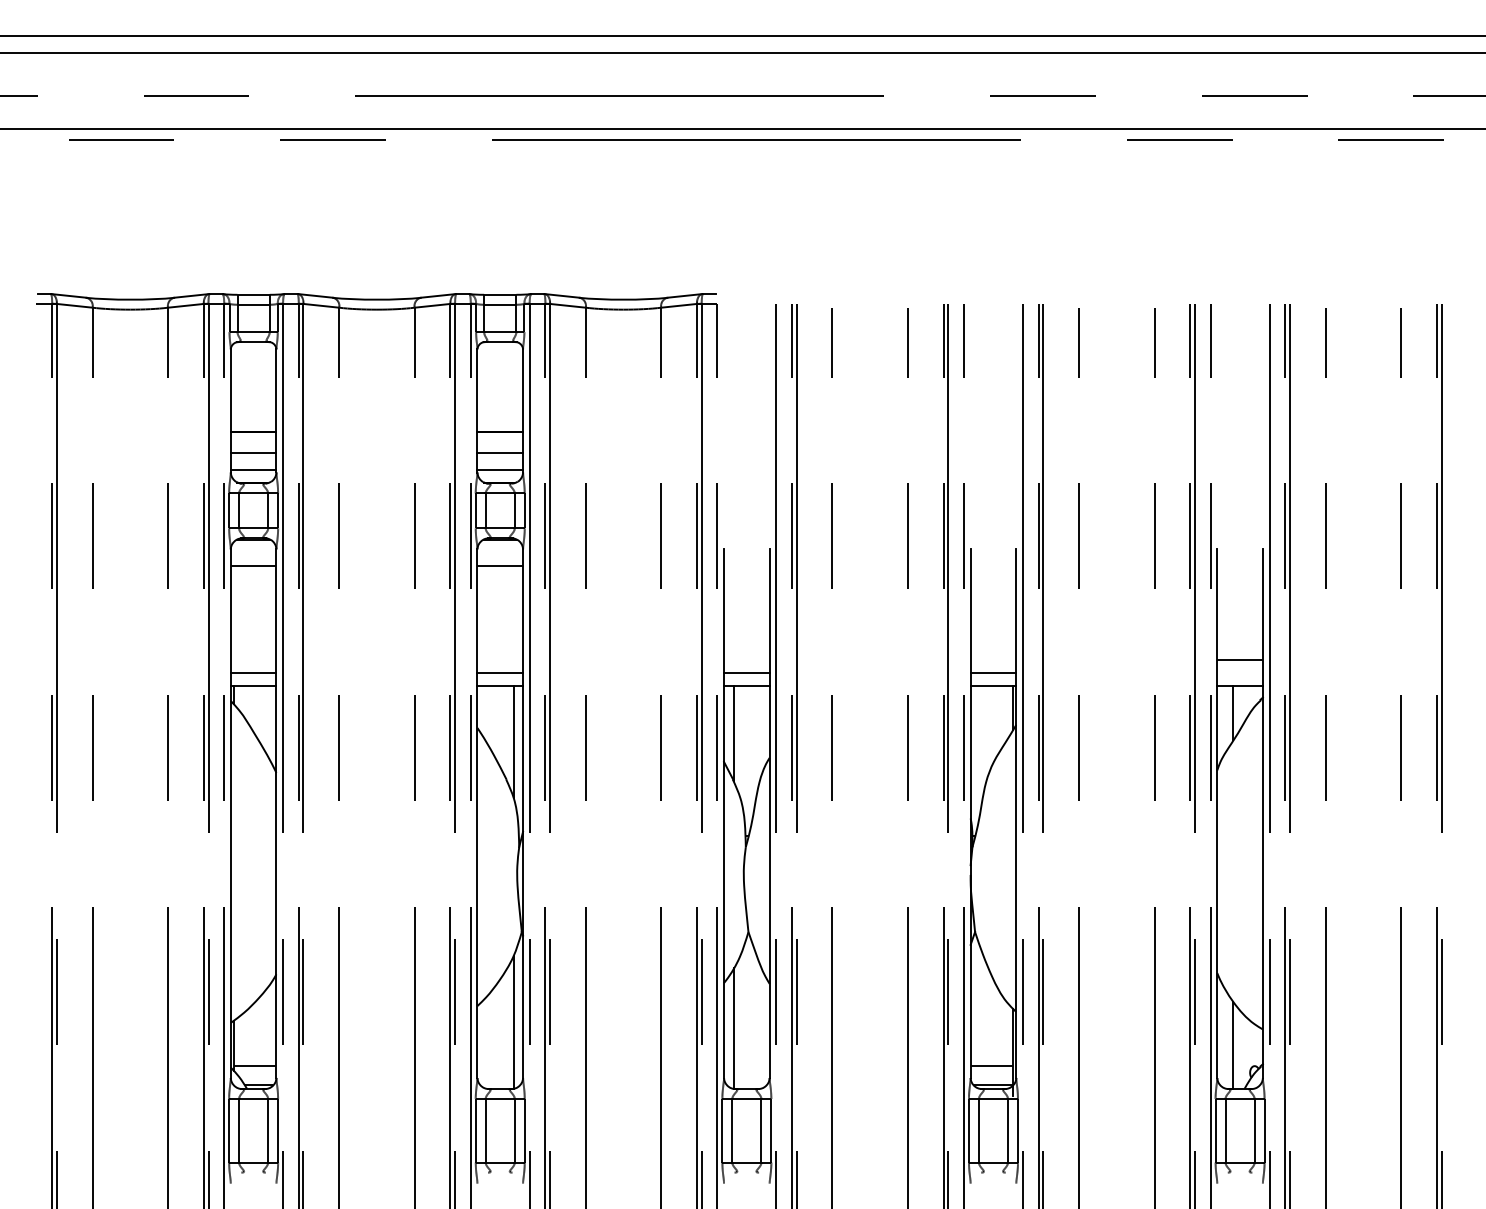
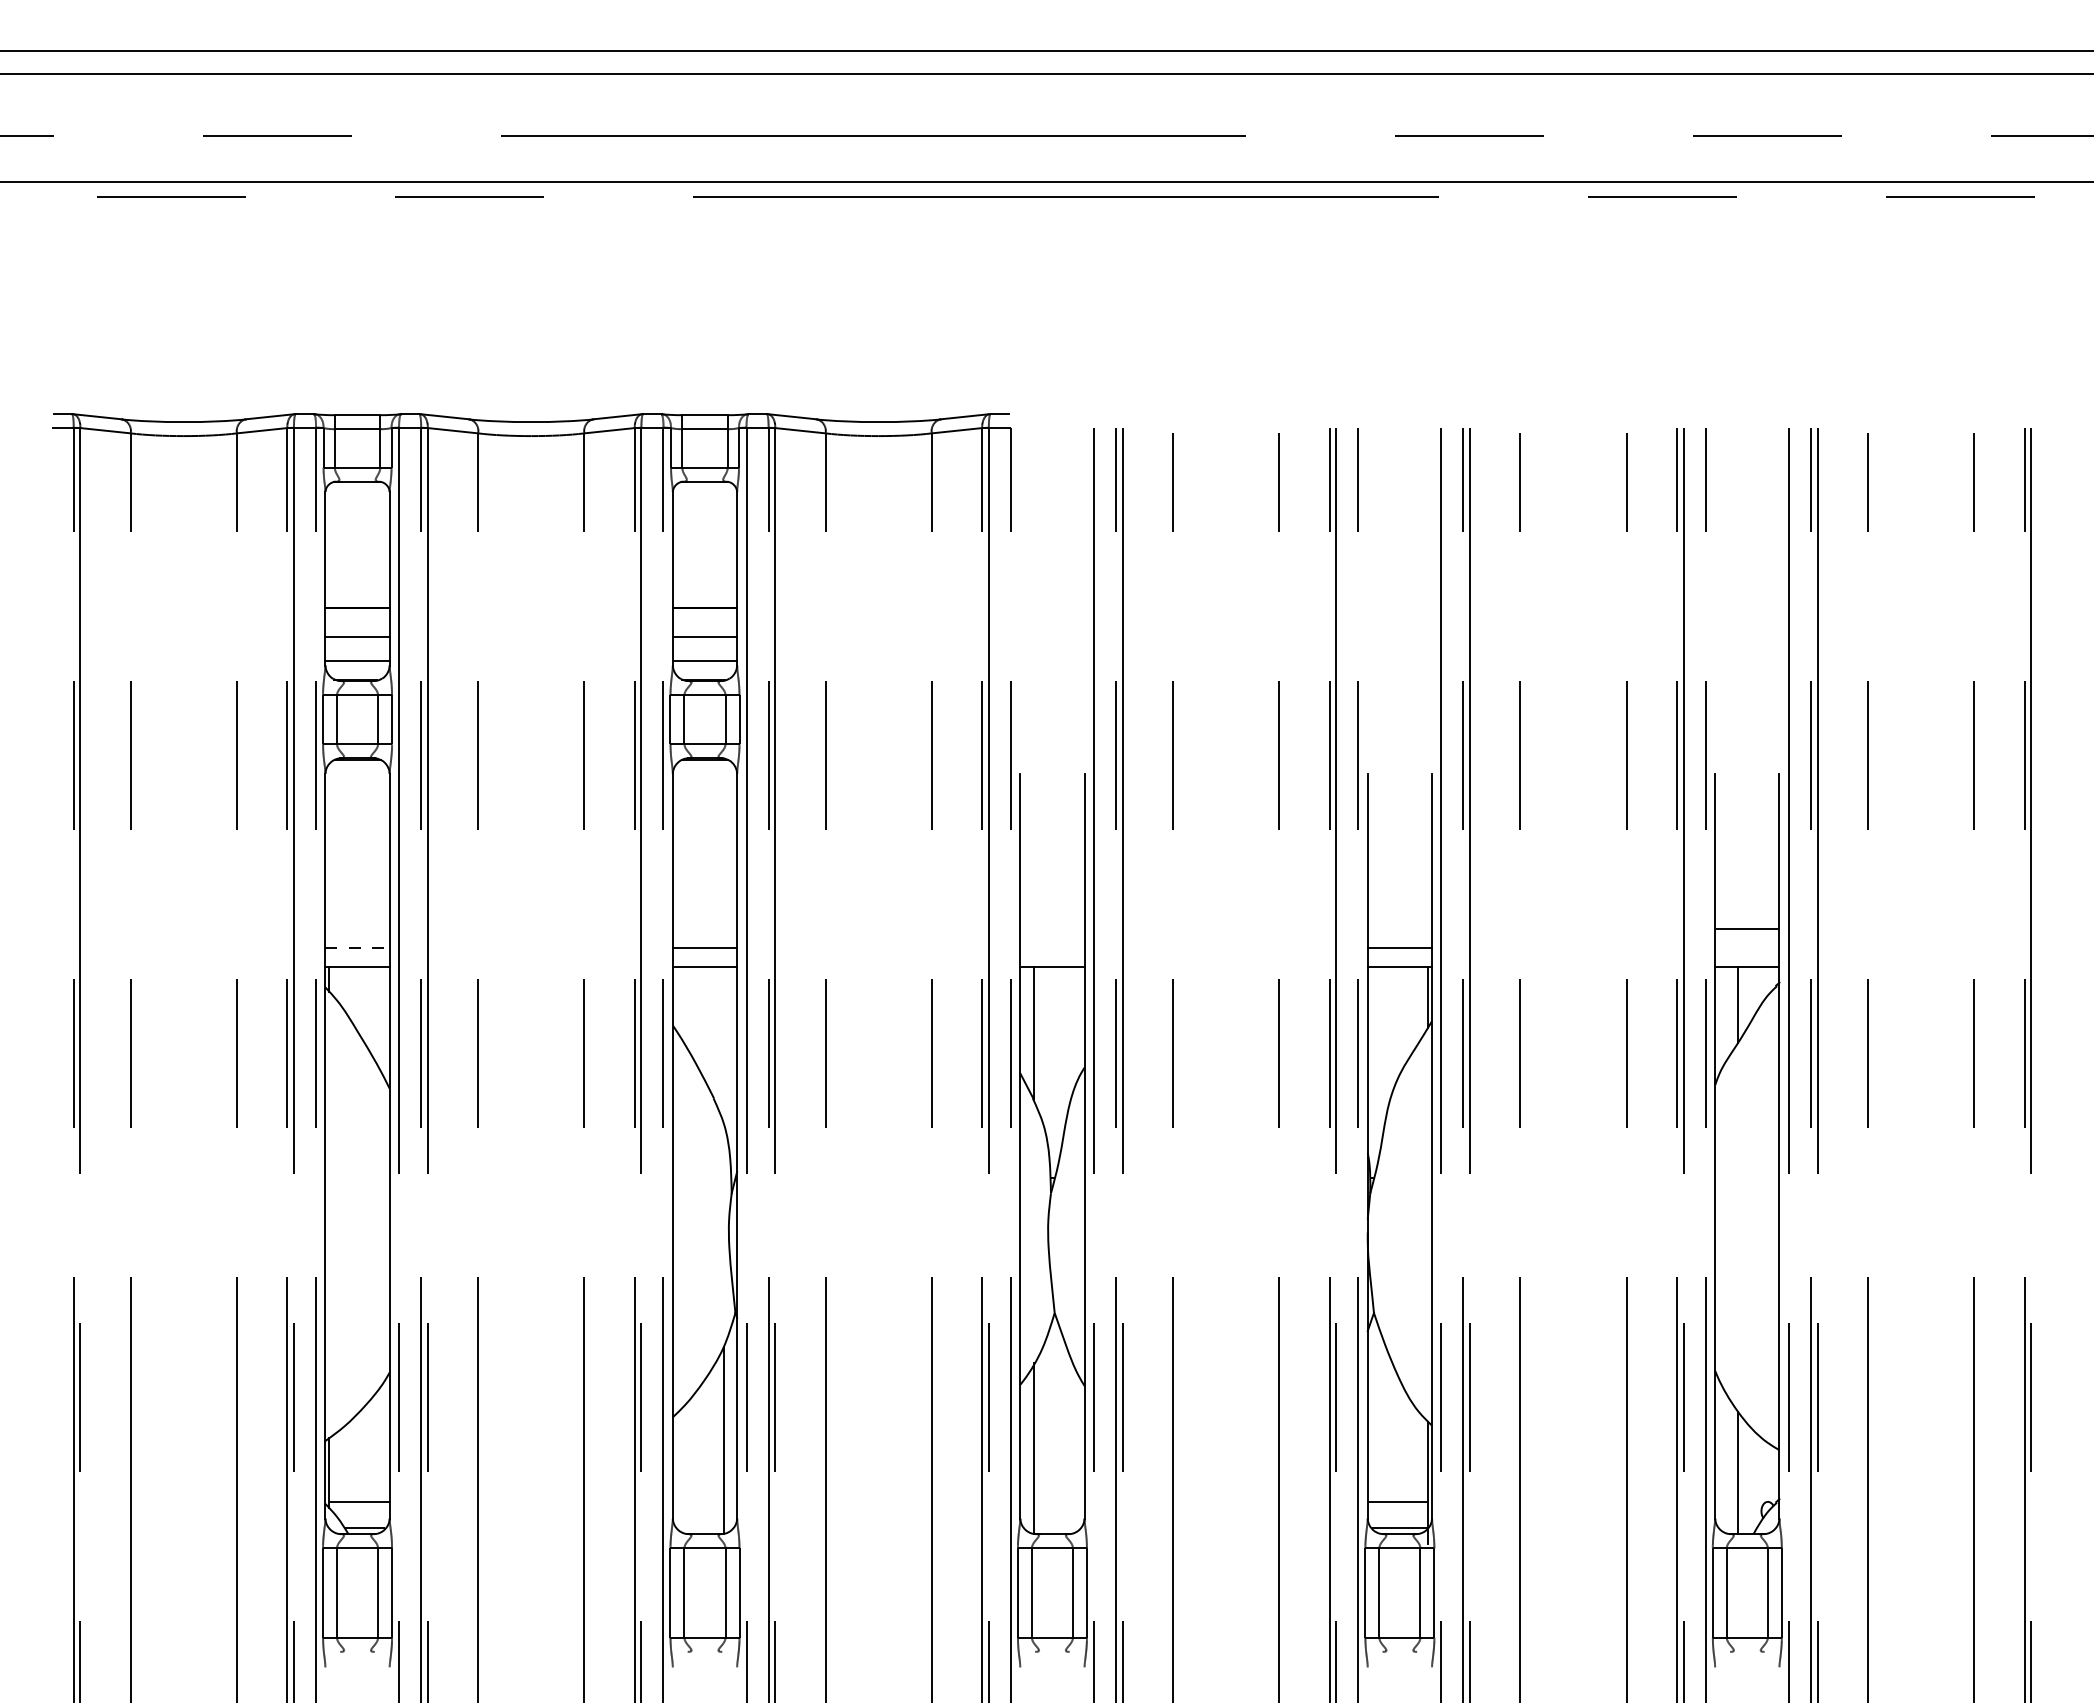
line: (253, 566) -> (357, 797), removed
line: (499, 566) -> (704, 797), removed
line: (254, 672) -> (358, 947), solid -> dashed
line: (746, 672) -> (1052, 947), removed
line: (513, 741) -> (723, 1044), removed

